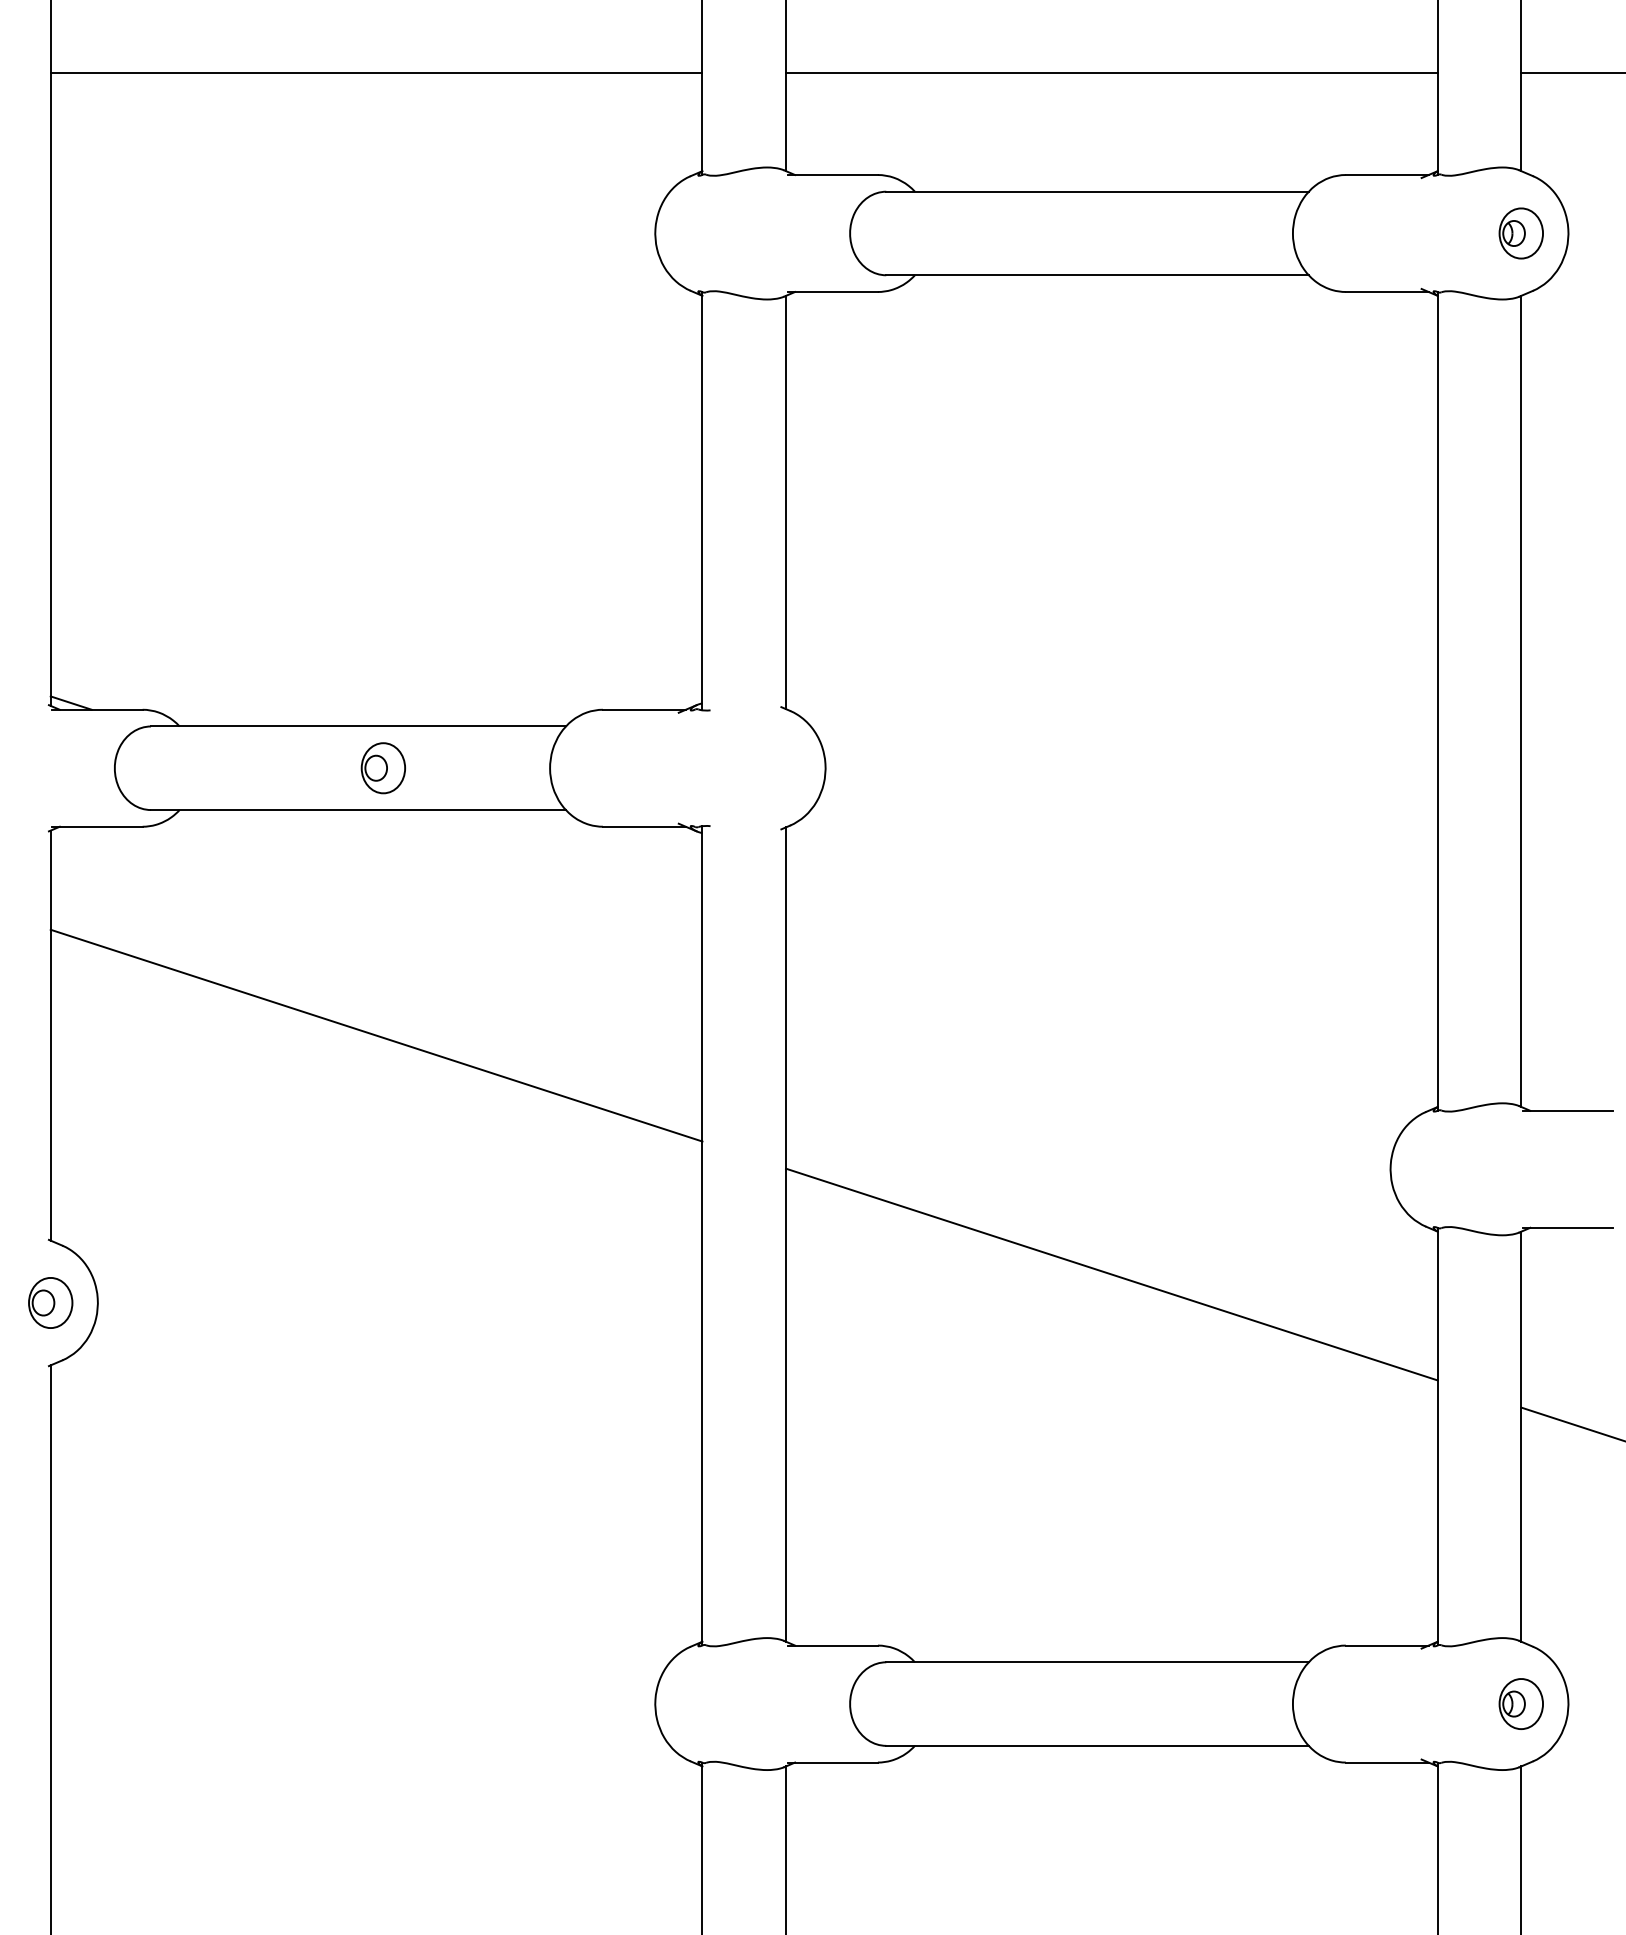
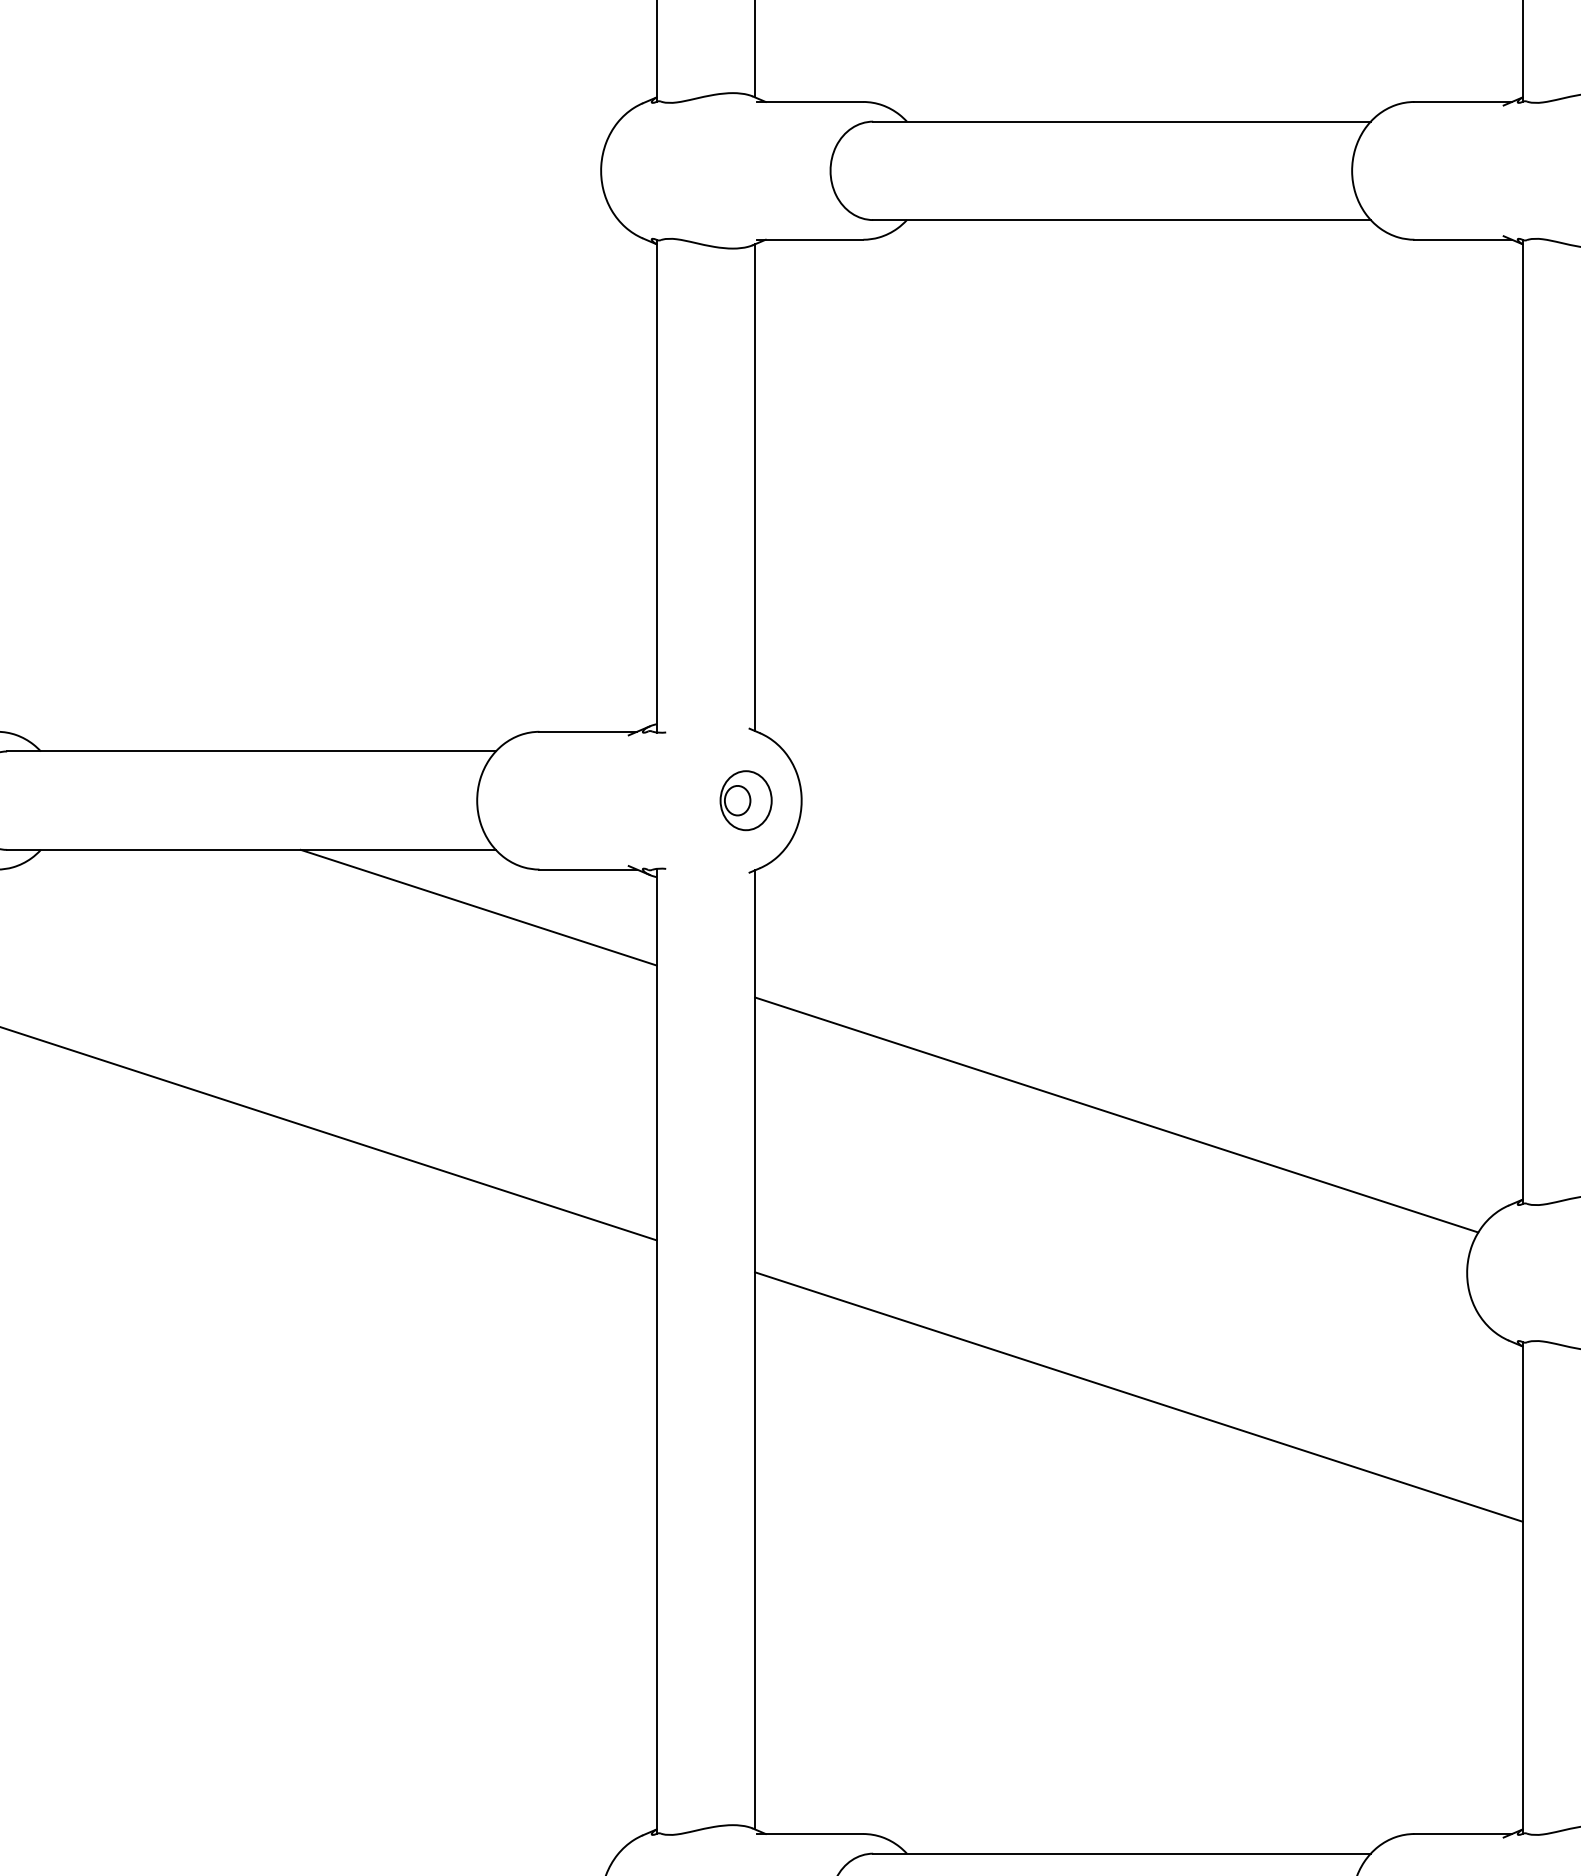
part: (382, 768) -> (745, 800), moved
line: (551, 859) -> (478, 908), added
line: (1093, 1034) -> (1117, 1114), added

